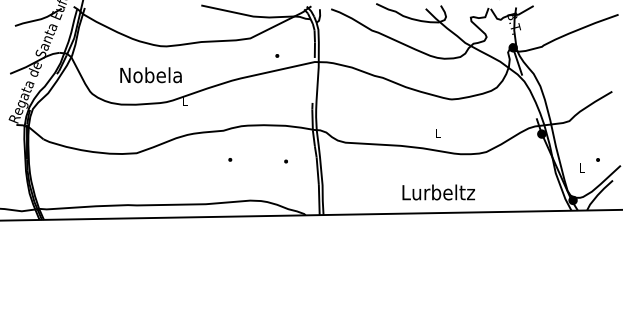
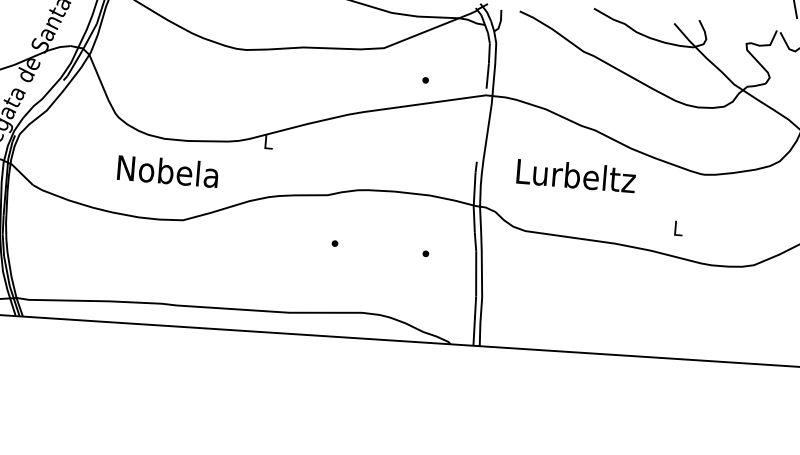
text: (150, 75) -> (167, 171), moved
text: (438, 192) -> (575, 175), moved

